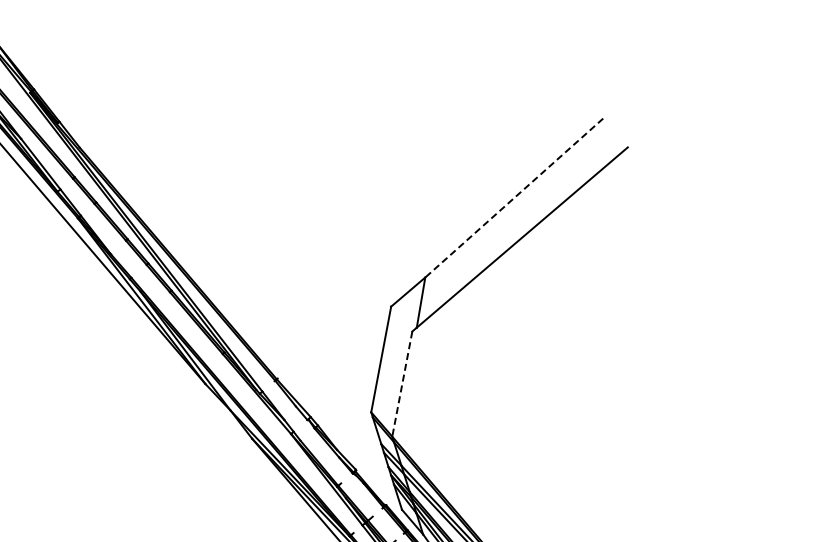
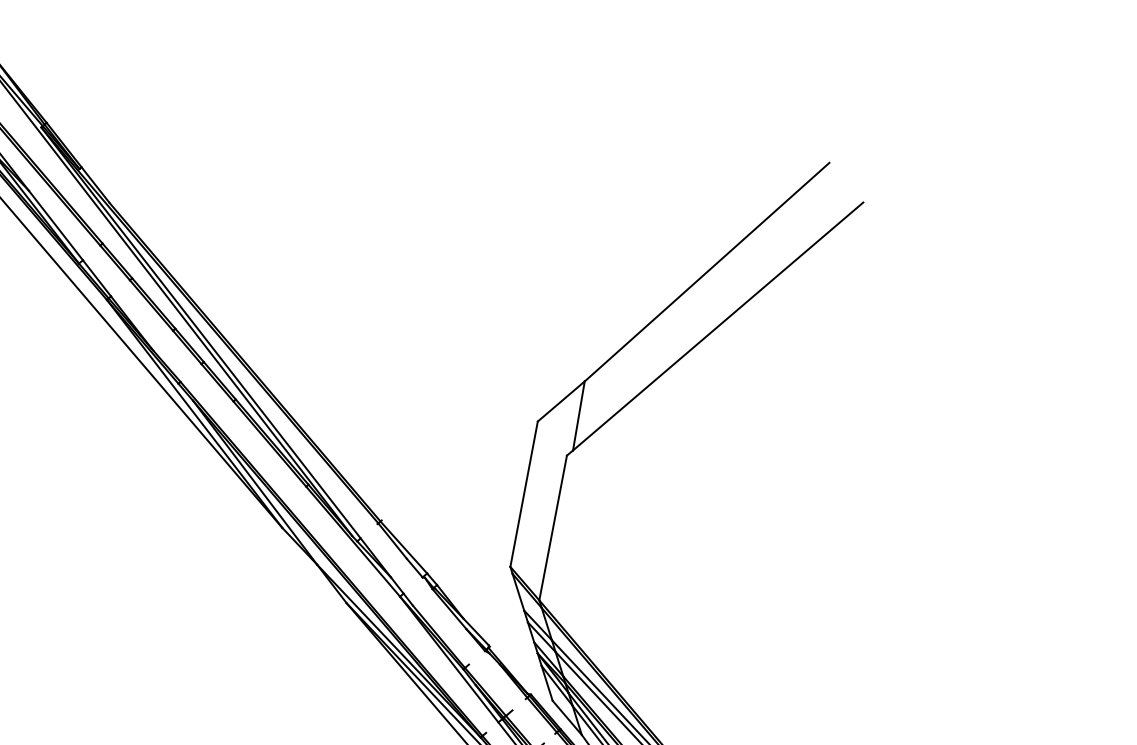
line: (513, 198) -> (706, 272), dashed -> solid
line: (402, 384) -> (553, 528), dashed -> solid

